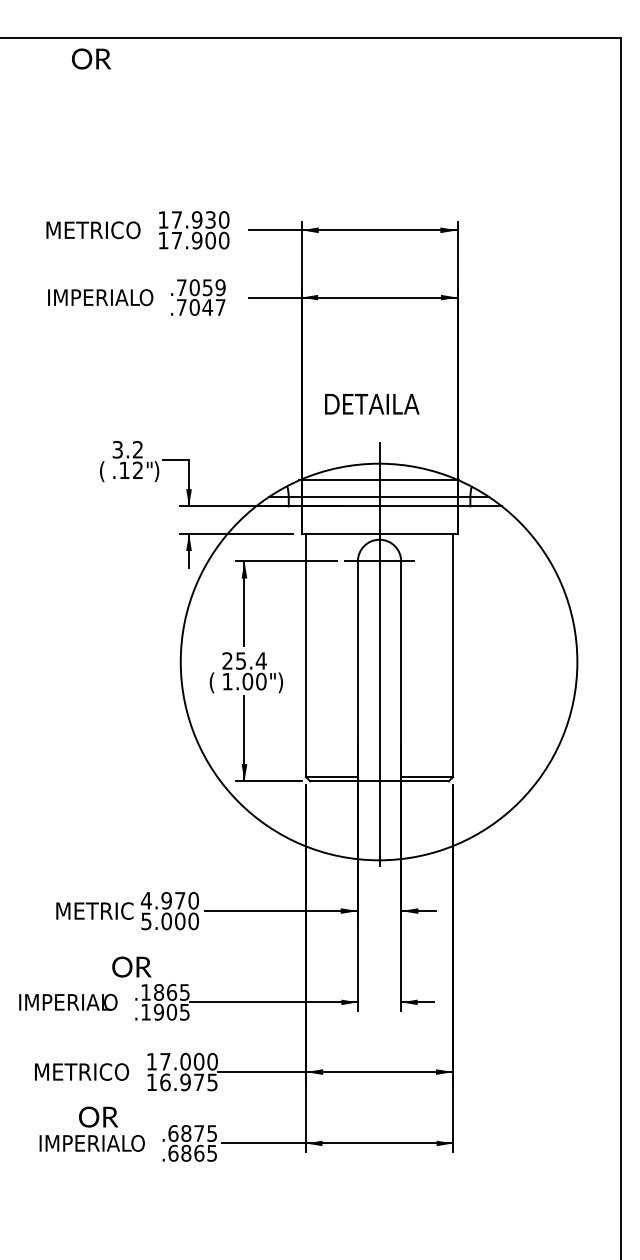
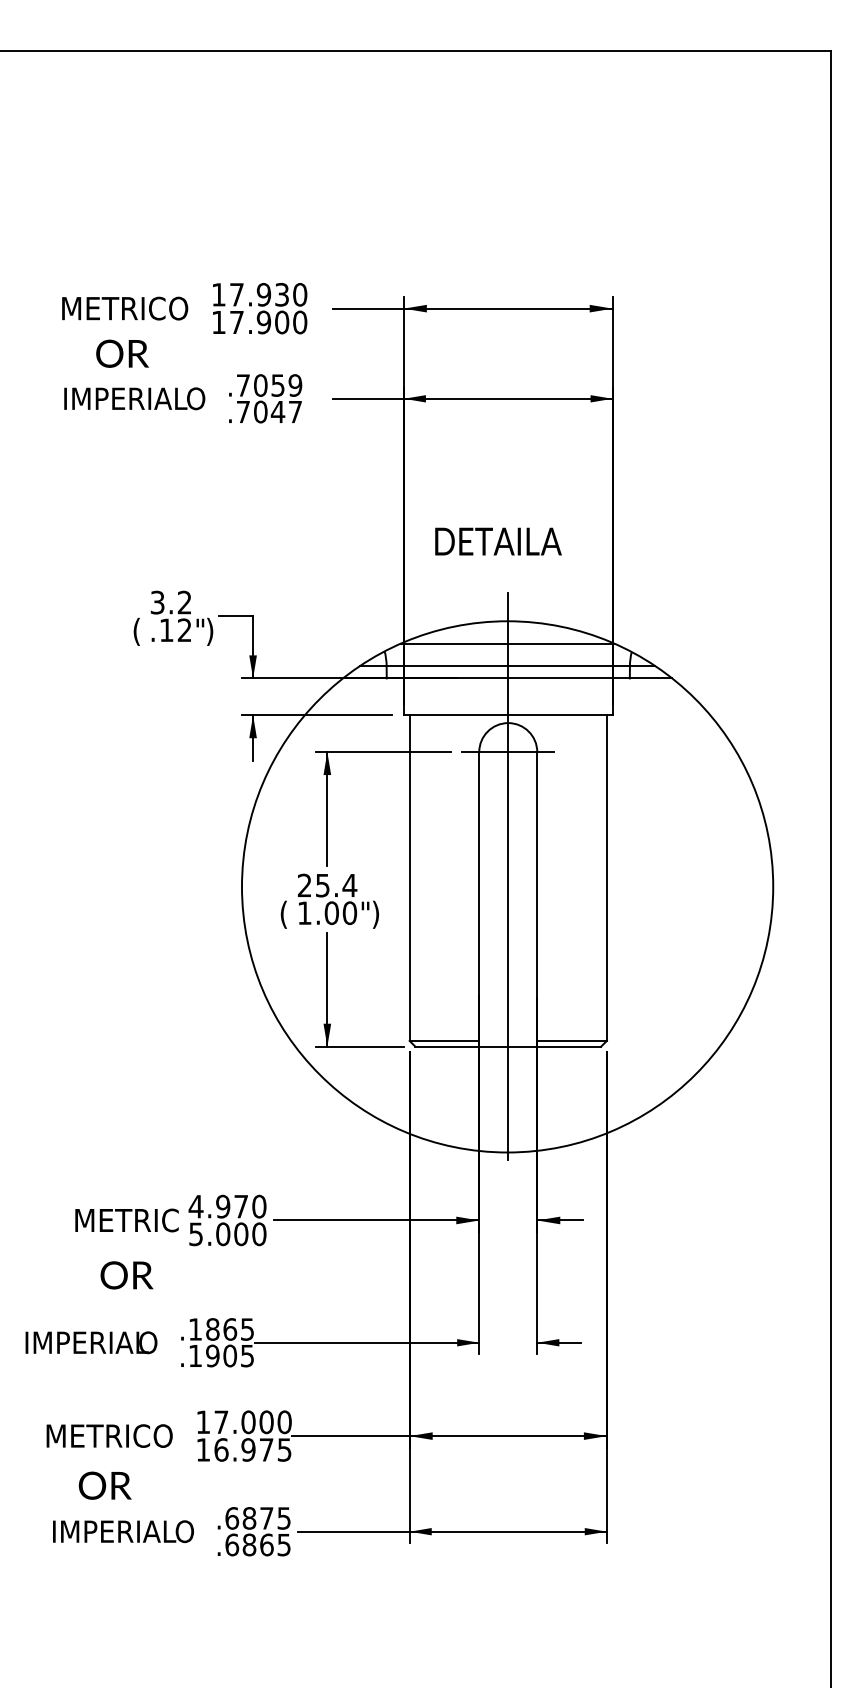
text: (91, 58) -> (122, 353), moved
text: (131, 966) -> (126, 1274), moved
text: (98, 1116) -> (105, 1484), moved

